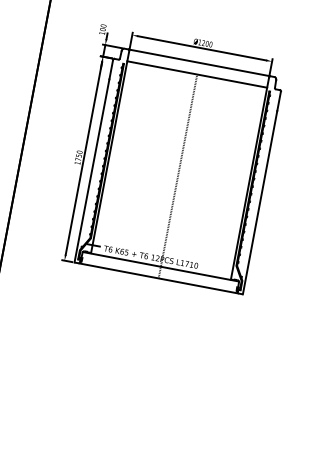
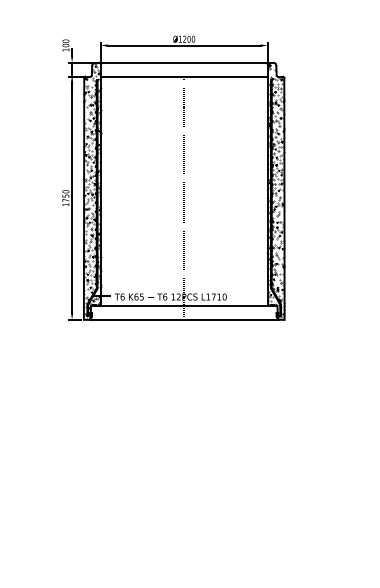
hatch: (102, 156) -> (92, 191), added
hatch: (255, 183) -> (275, 189), added

